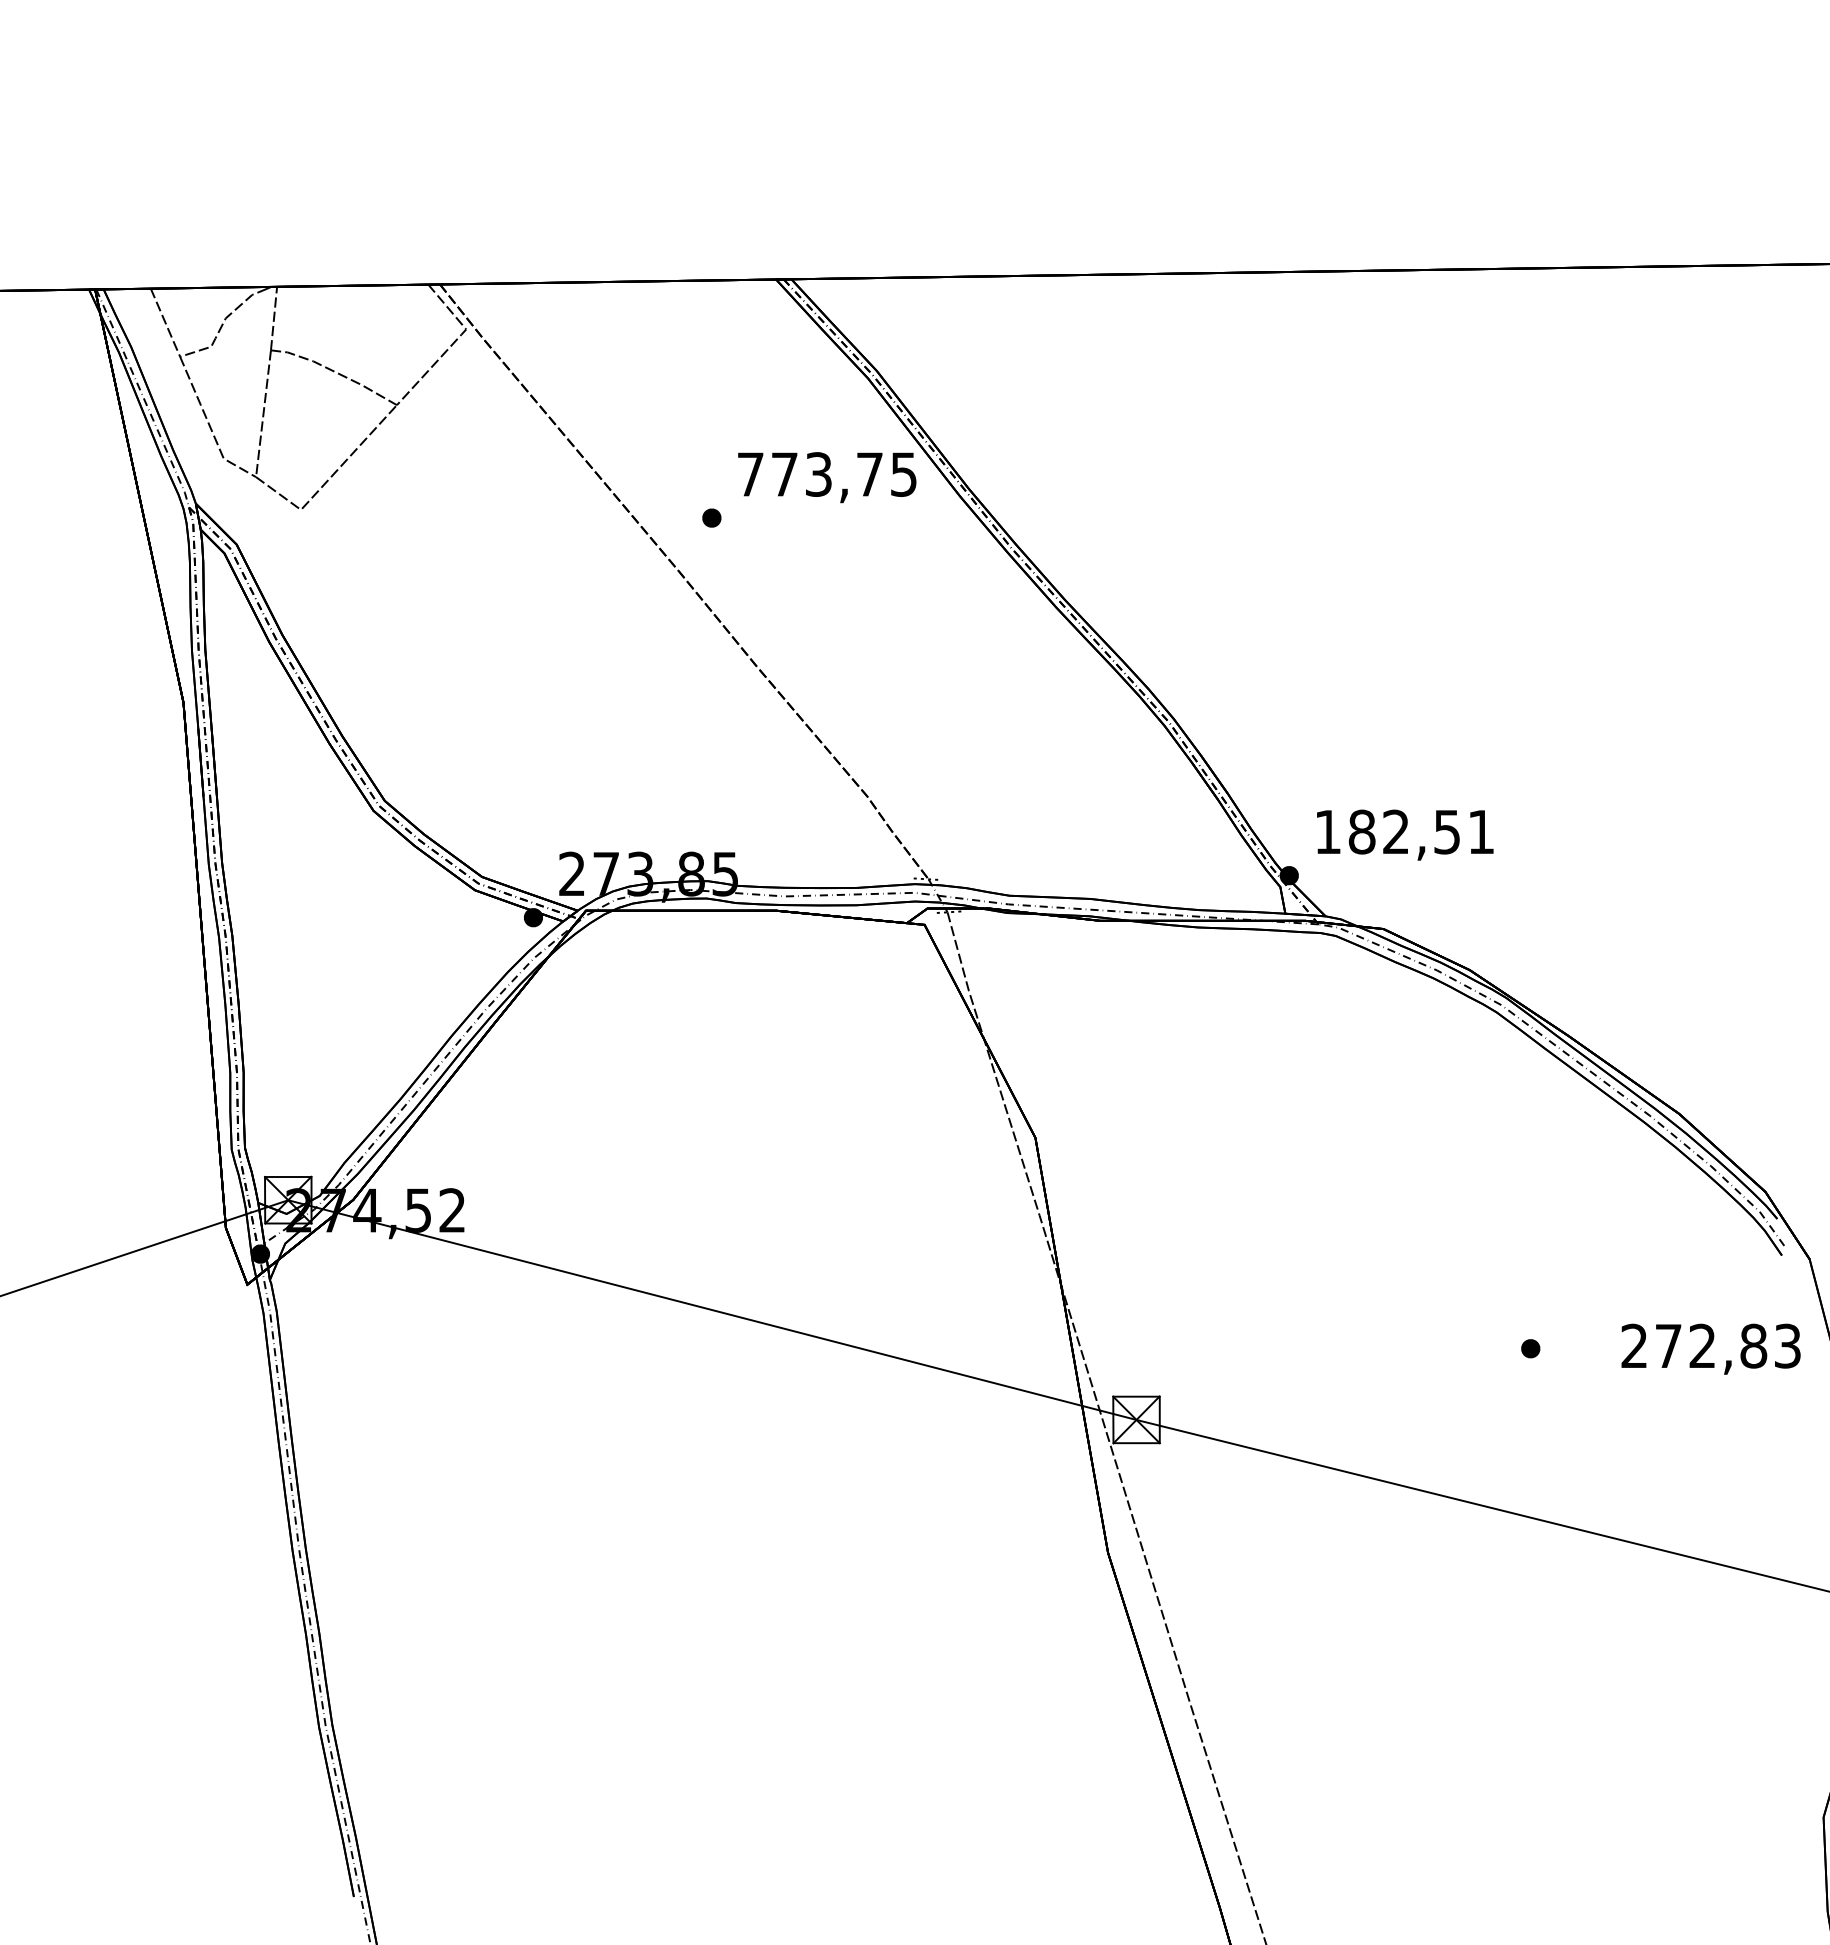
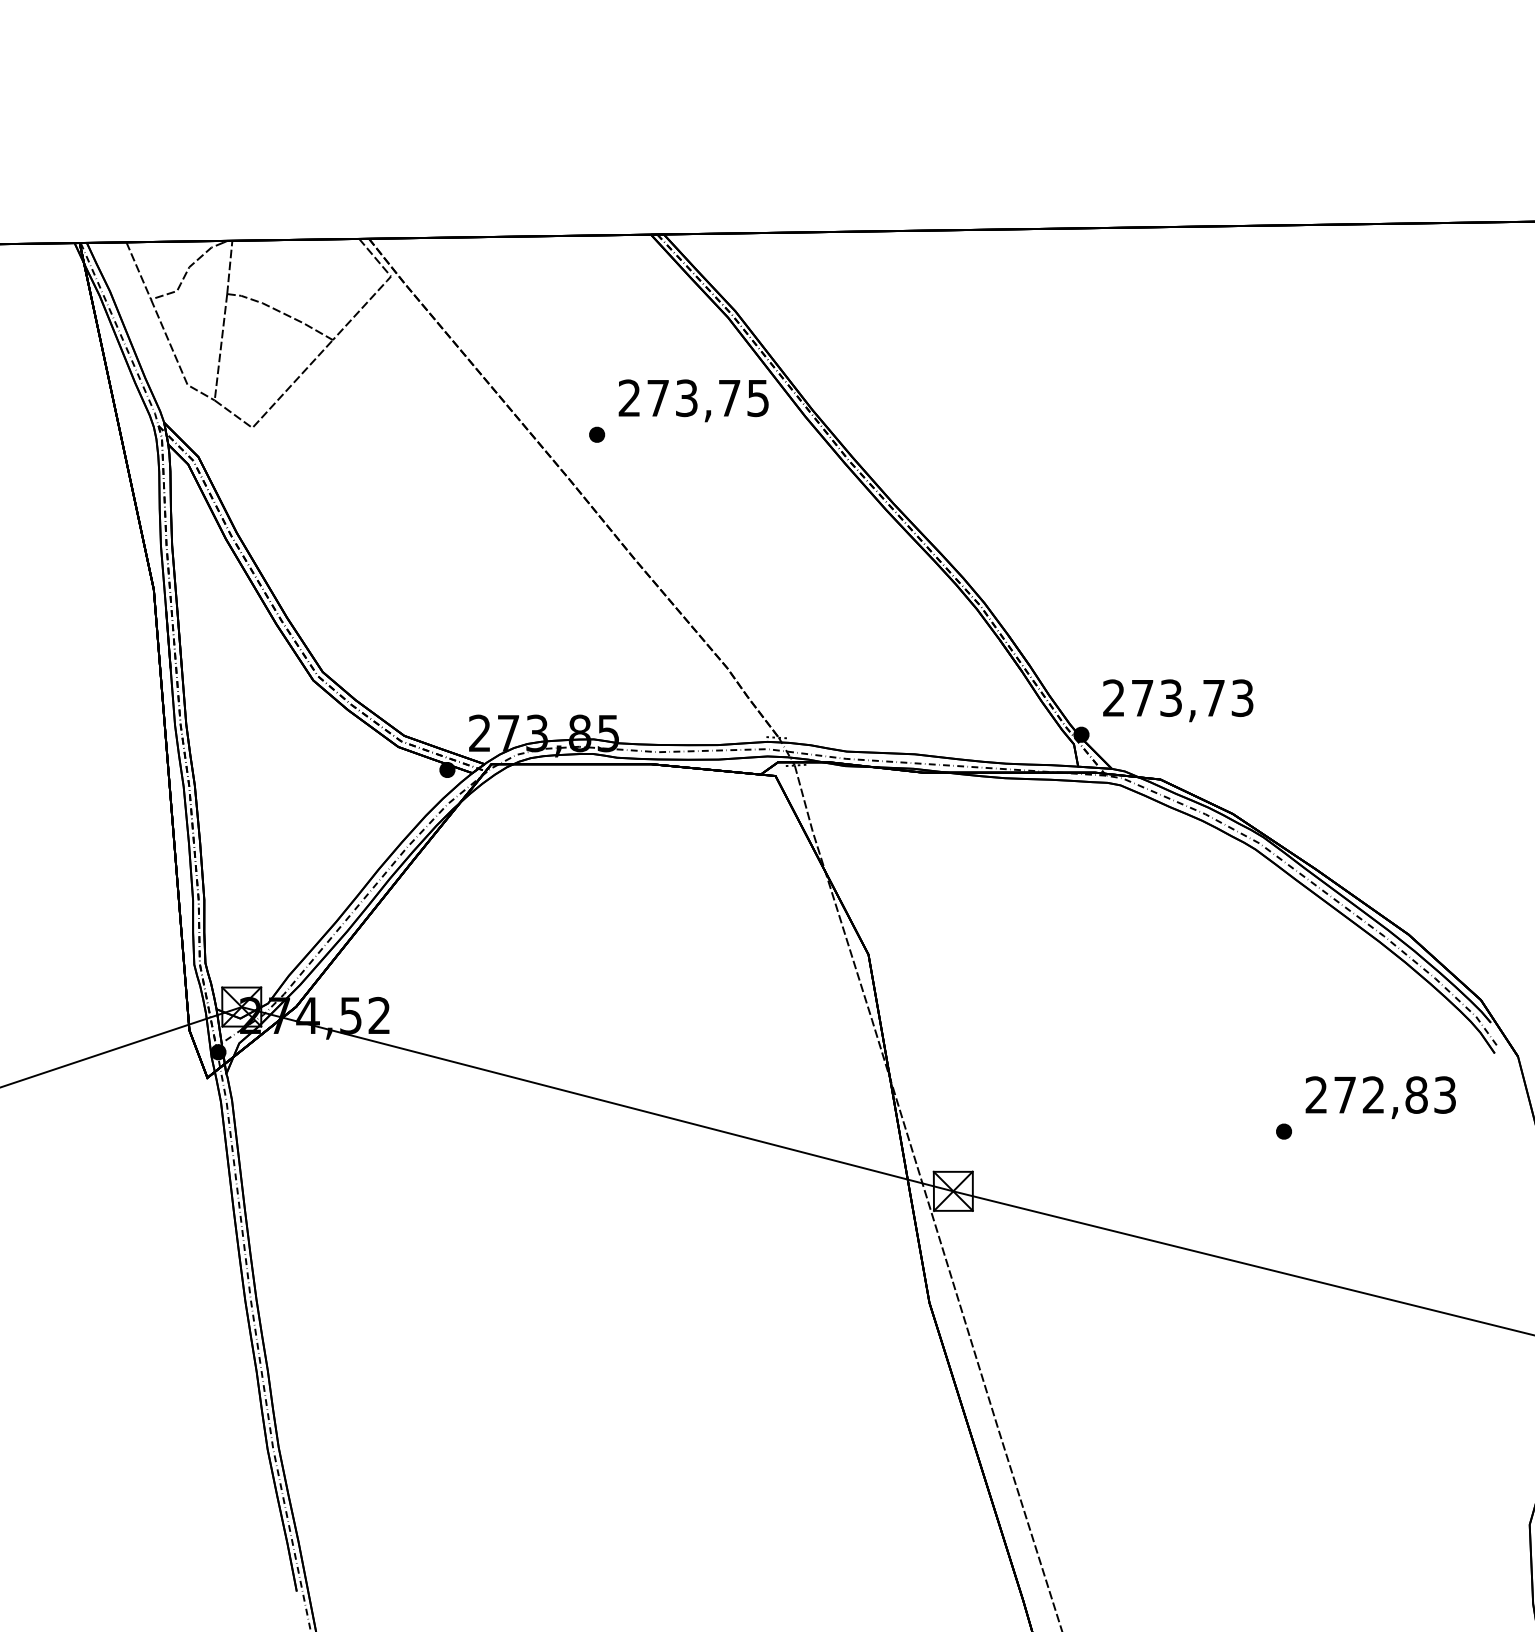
text: (750, 474) -> (629, 398), 773,75 -> 273,75
text: (1404, 831) -> (1178, 697), 182,51 -> 273,73
text: (1710, 1348) -> (1380, 1097), moved

